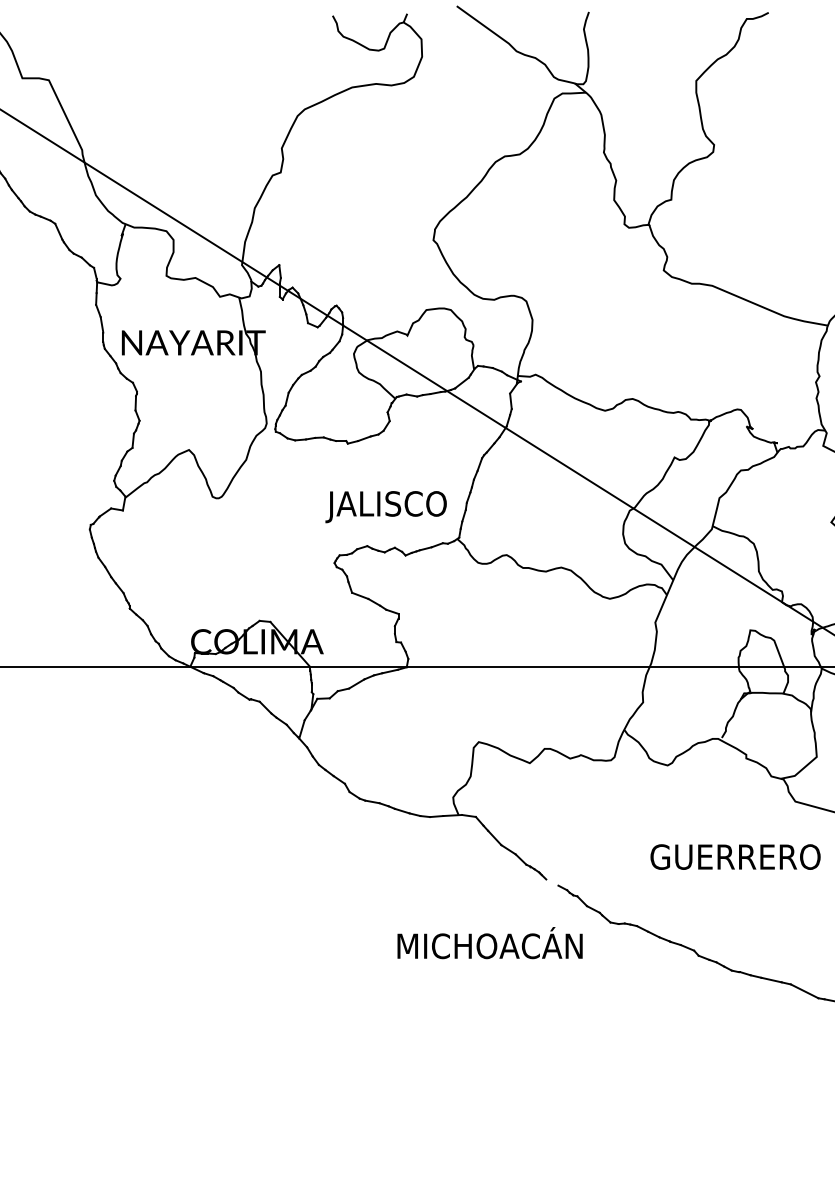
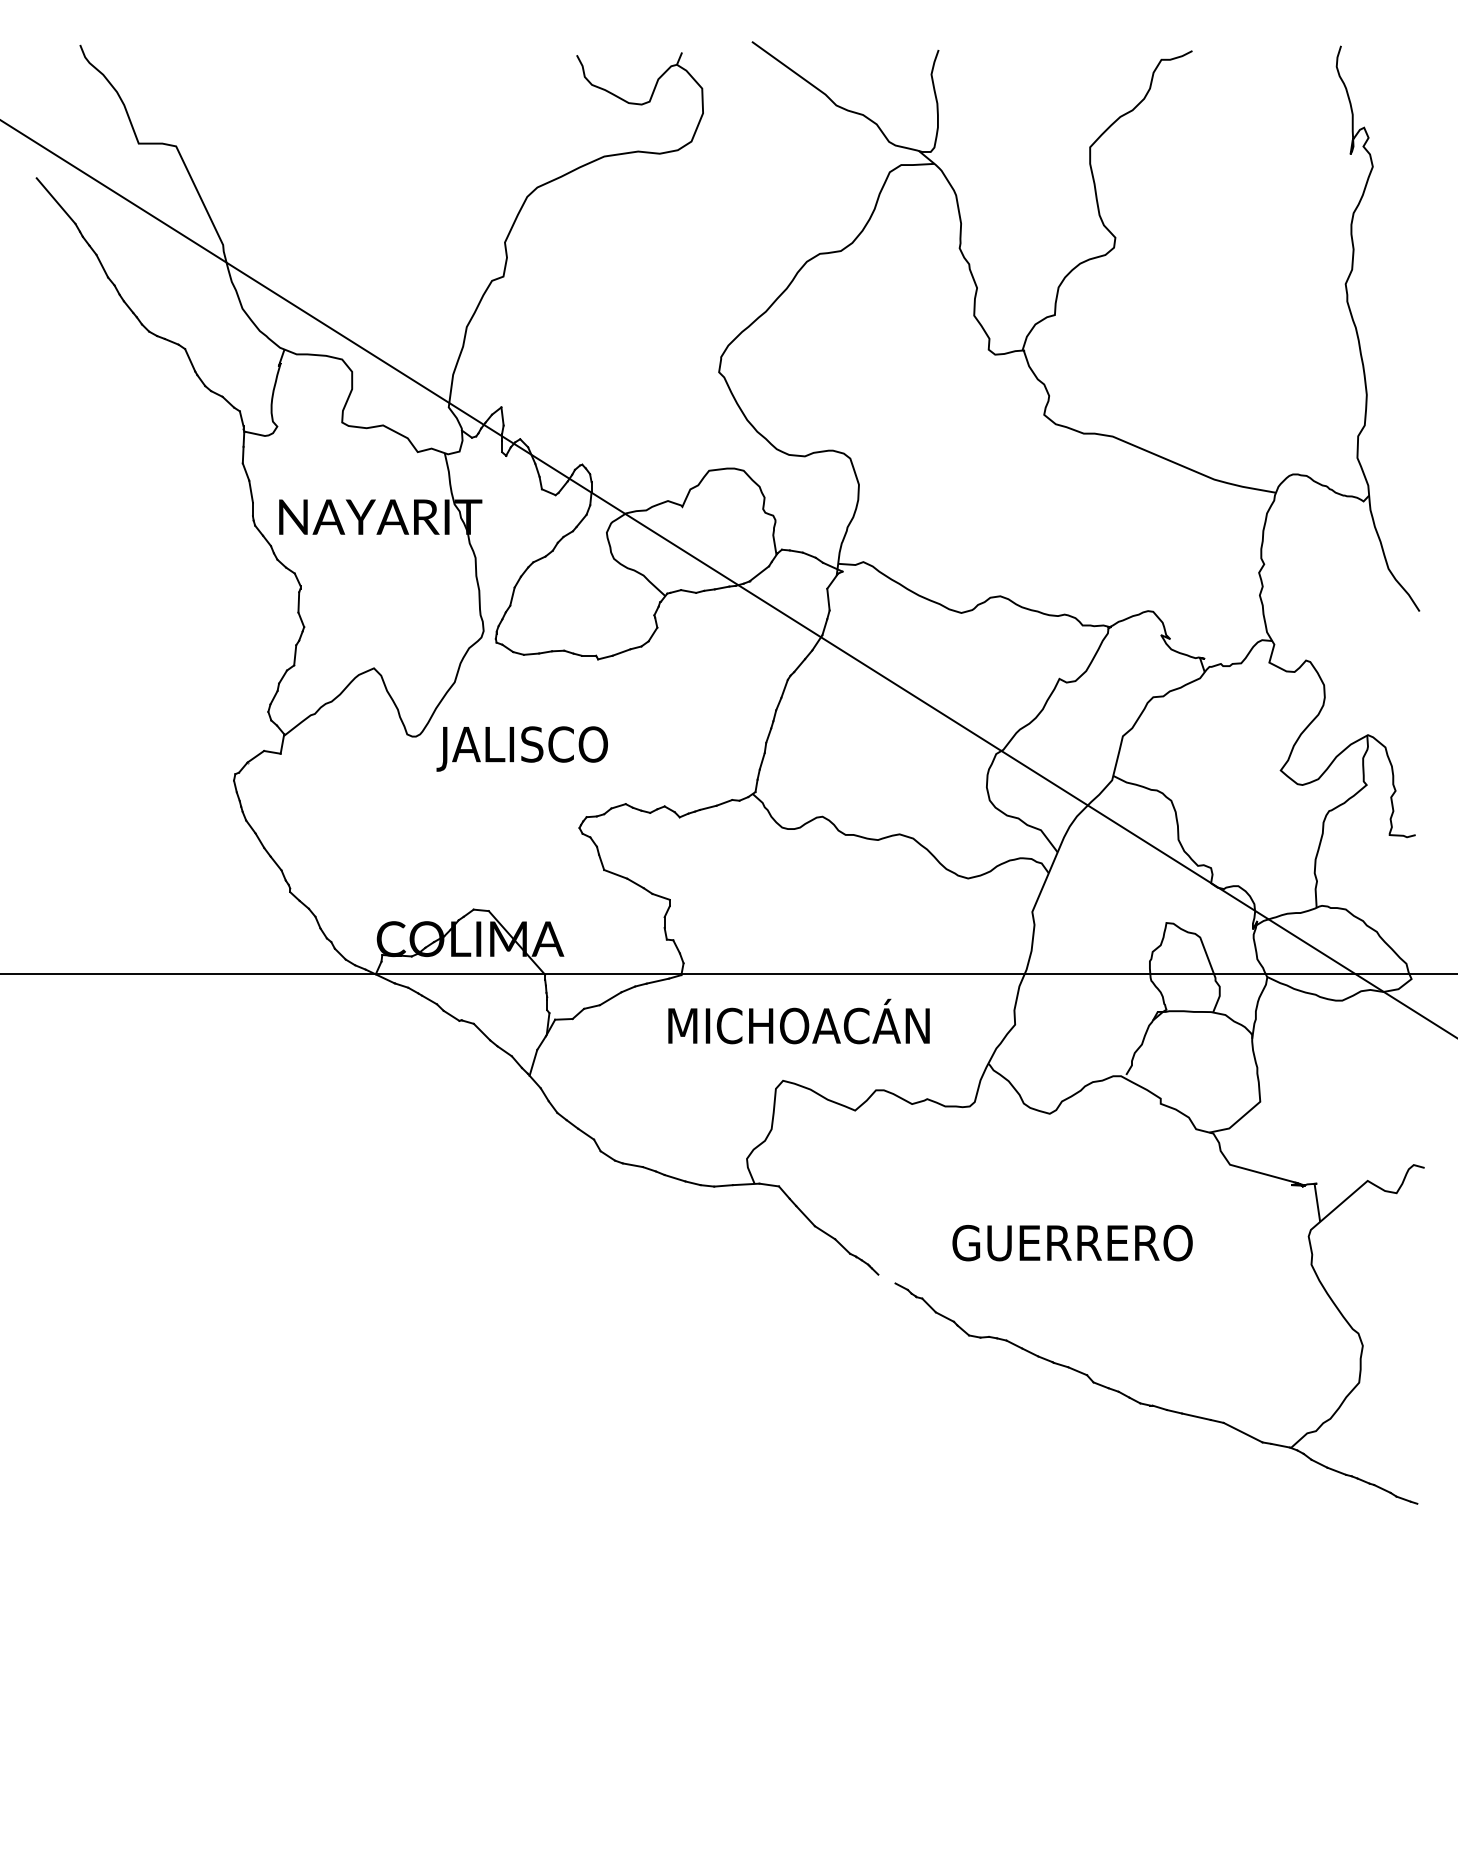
text: (385, 506) -> (521, 748), moved
text: (735, 857) -> (1072, 1243), moved
text: (489, 943) -> (798, 1021), moved

